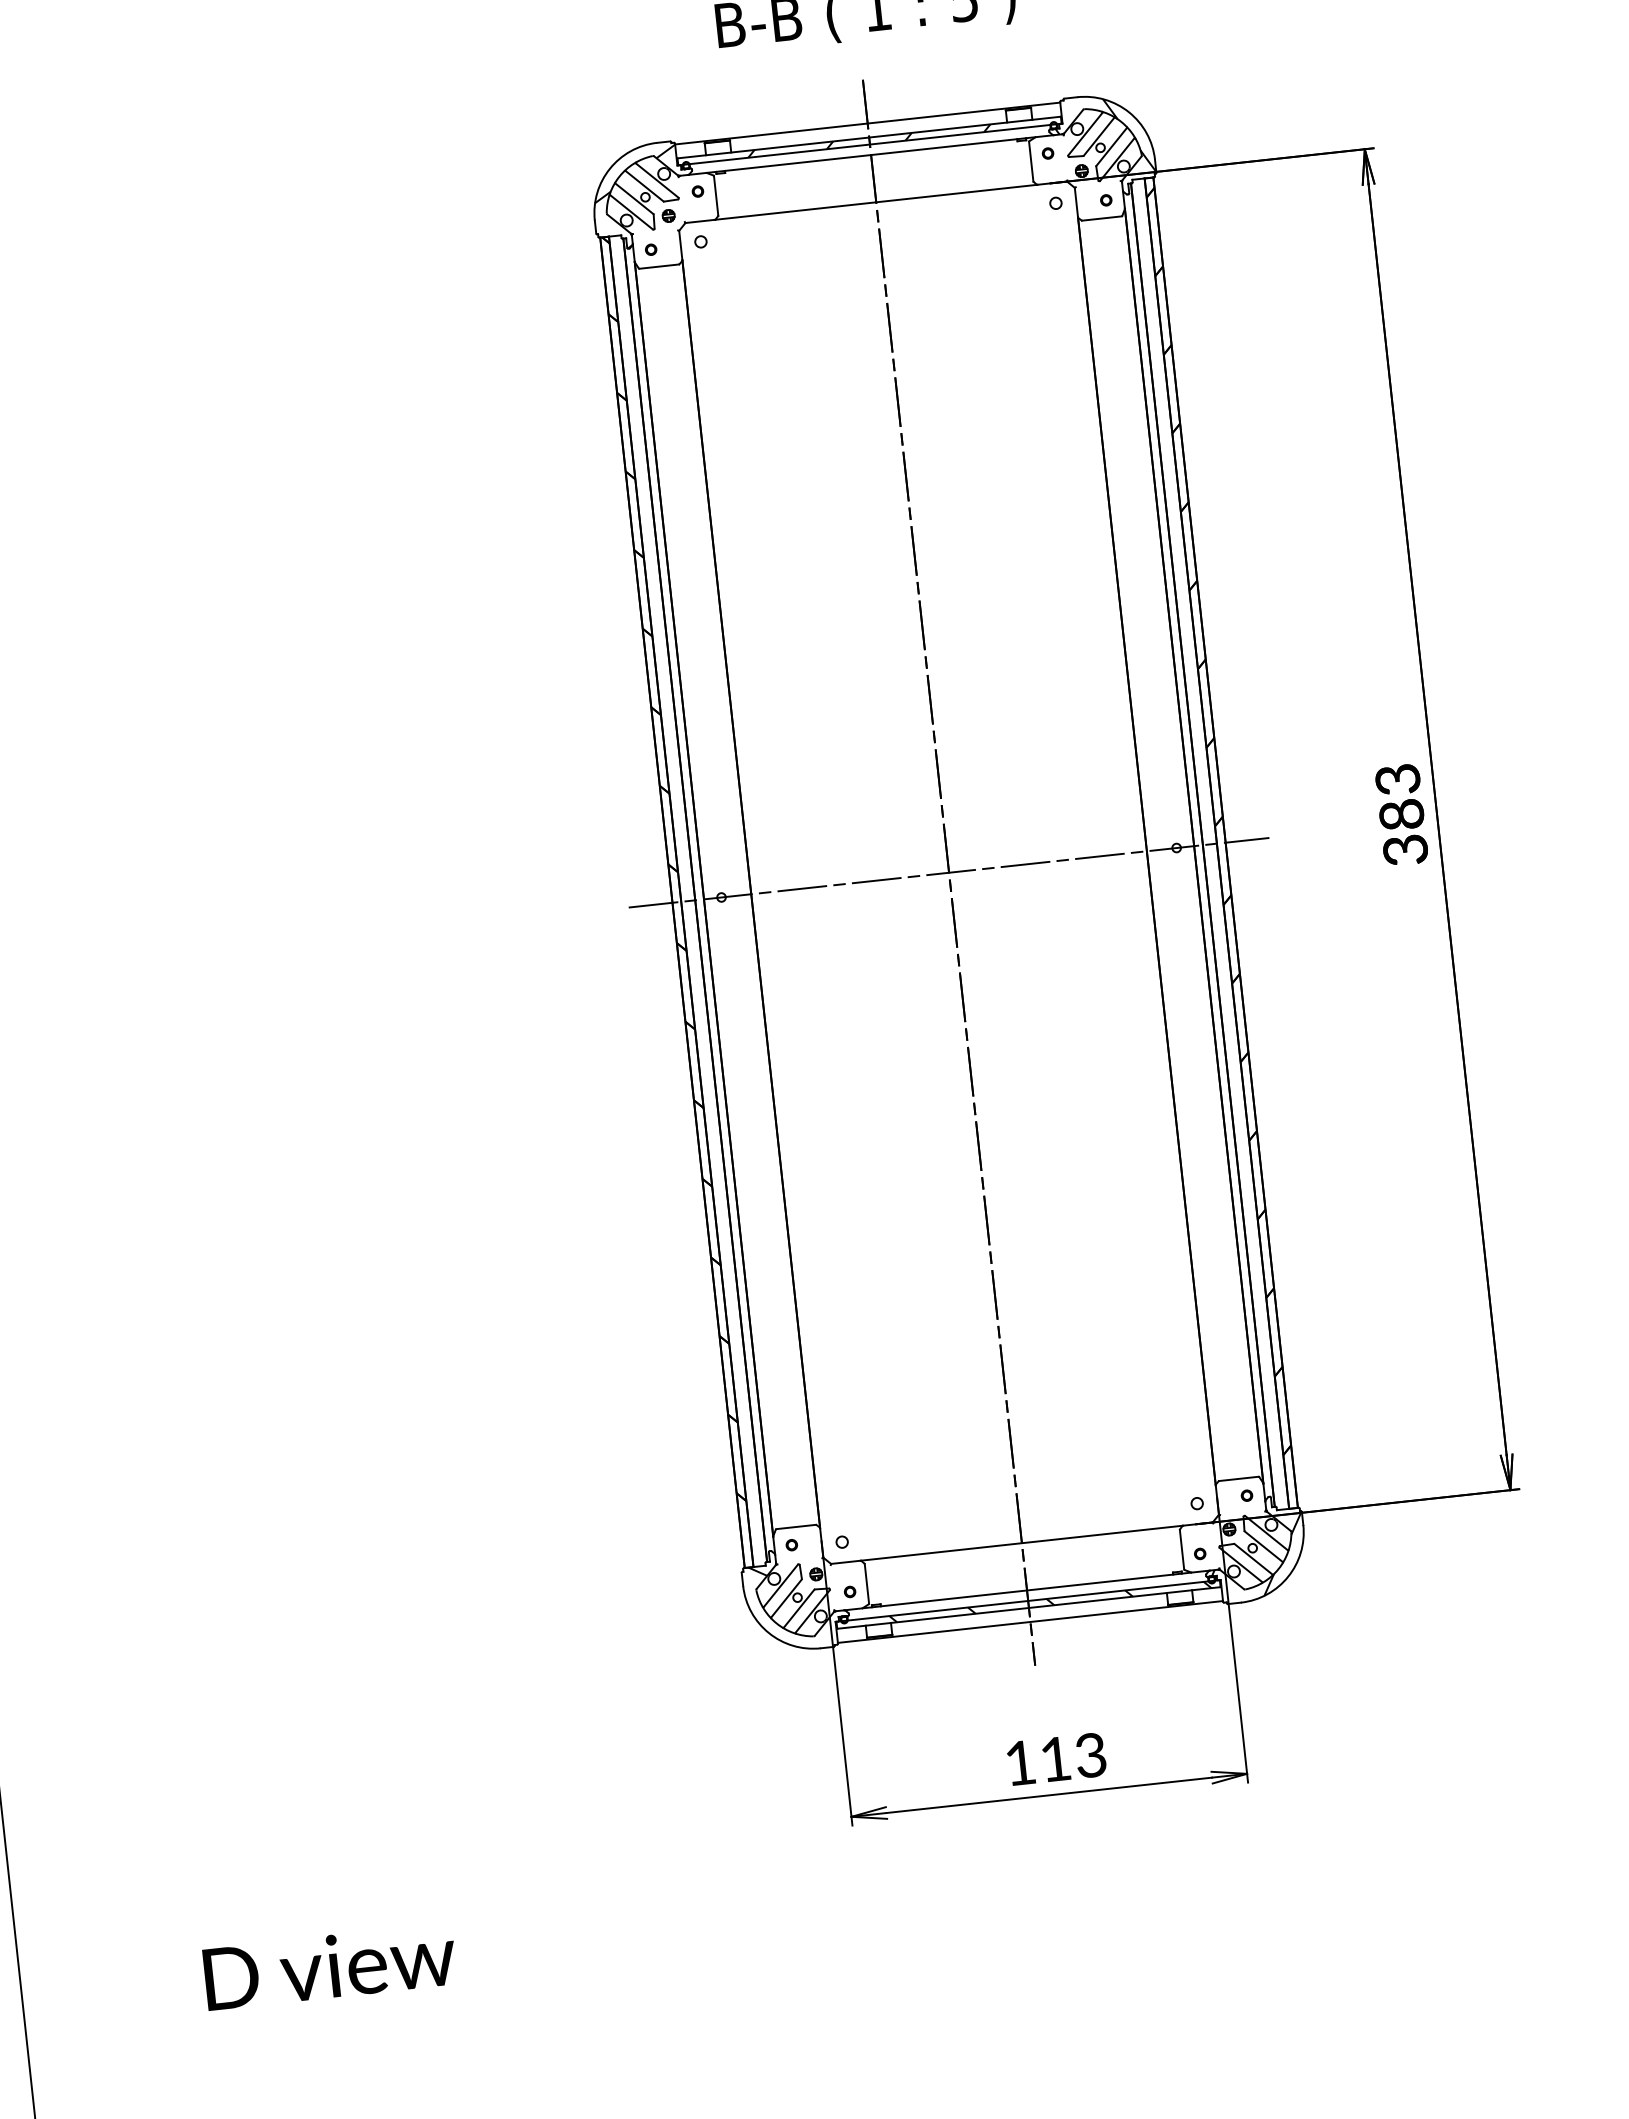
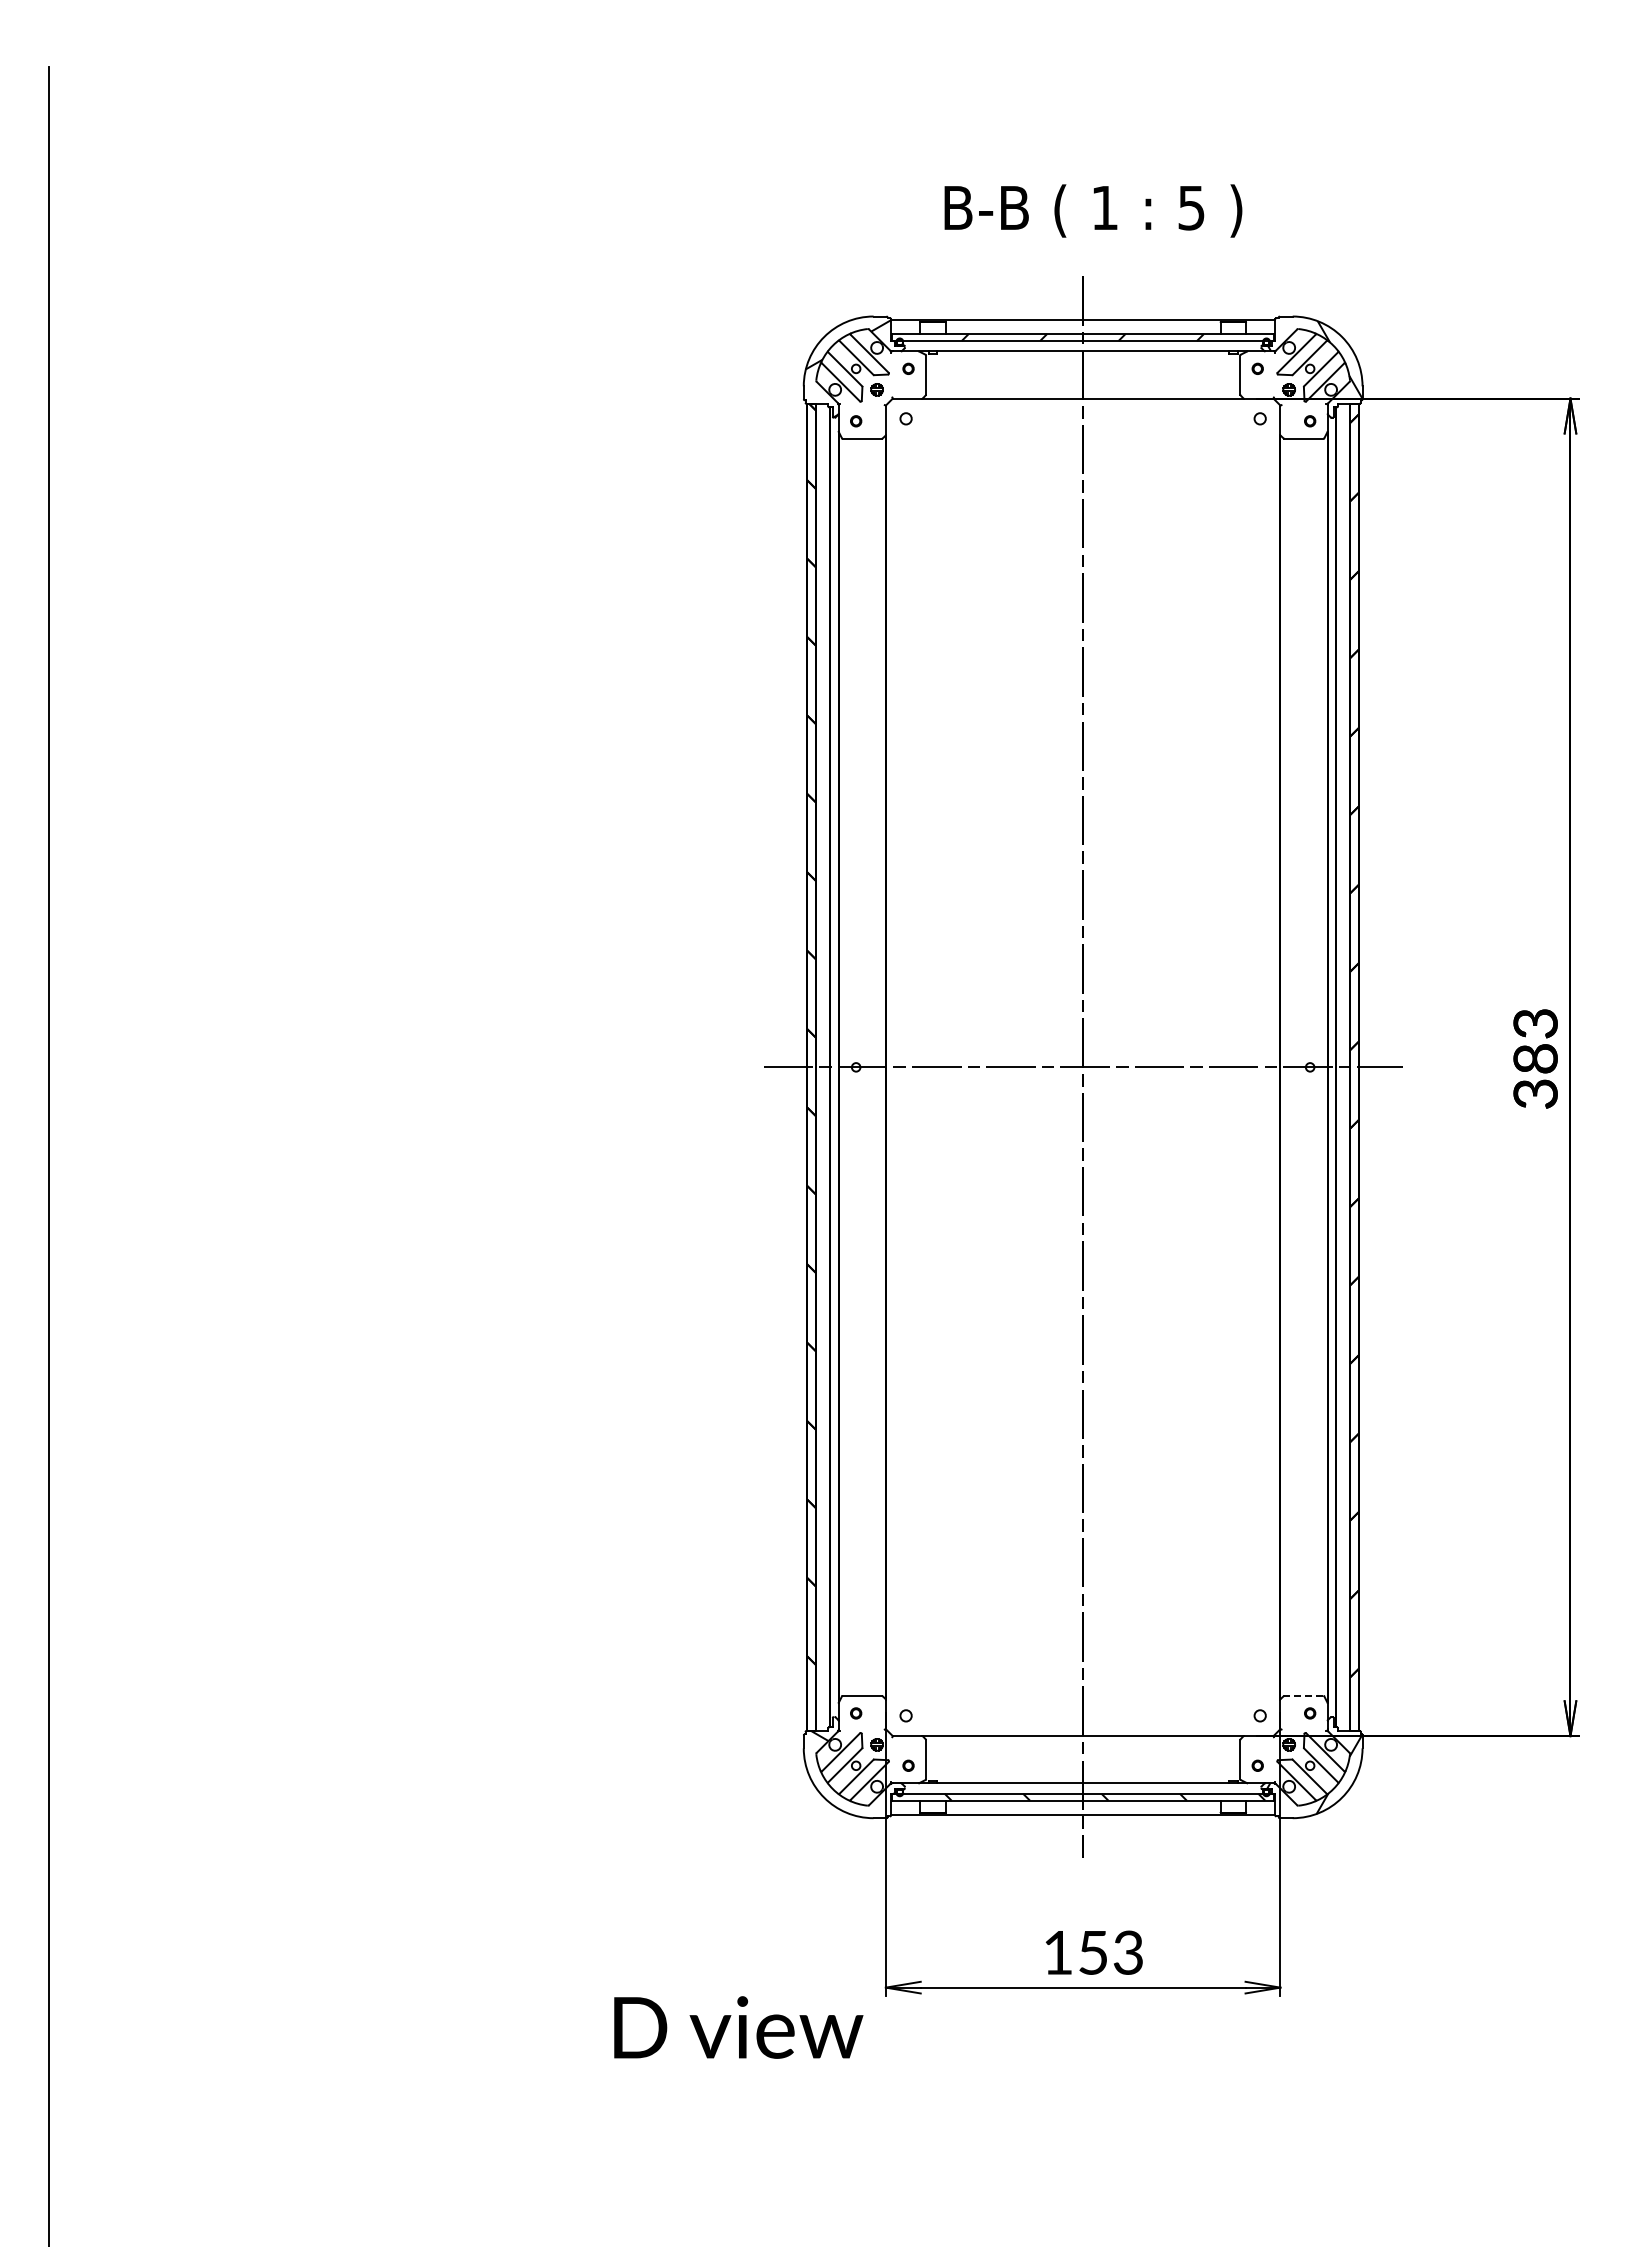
line: (1238, 1478) -> (1303, 1695), solid -> dashed
text: (1054, 1759) -> (1092, 1952), 113 -> 153
text: (329, 1966) -> (738, 2027), moved

